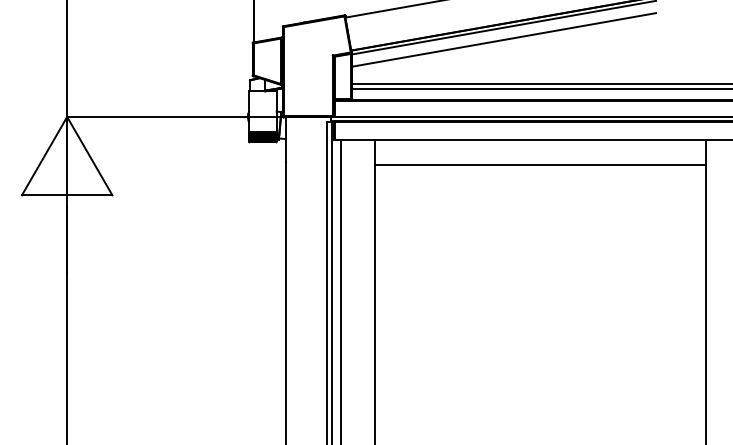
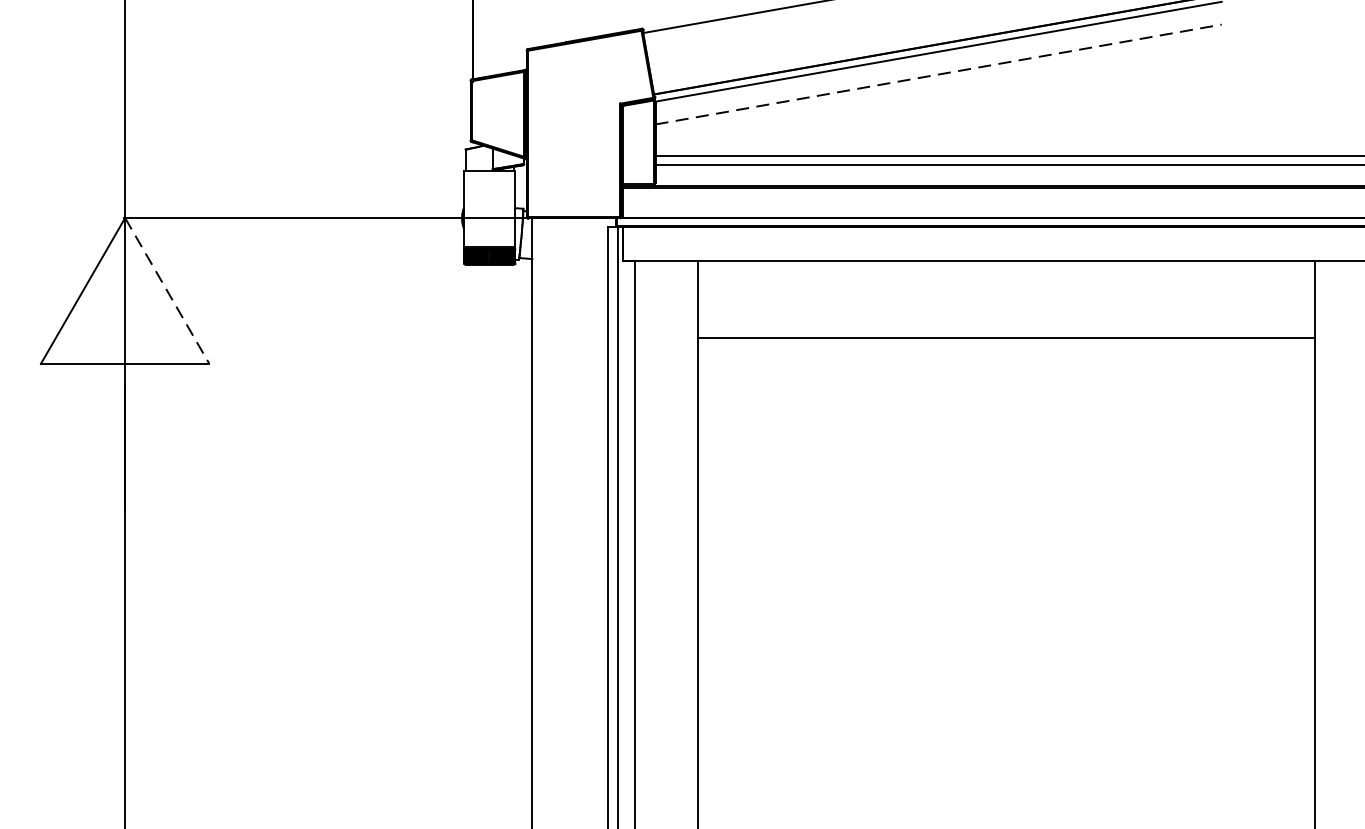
line: (504, 39) -> (939, 73), solid -> dashed
line: (90, 156) -> (168, 291), solid -> dashed
line: (540, 165) -> (1006, 338), moved

